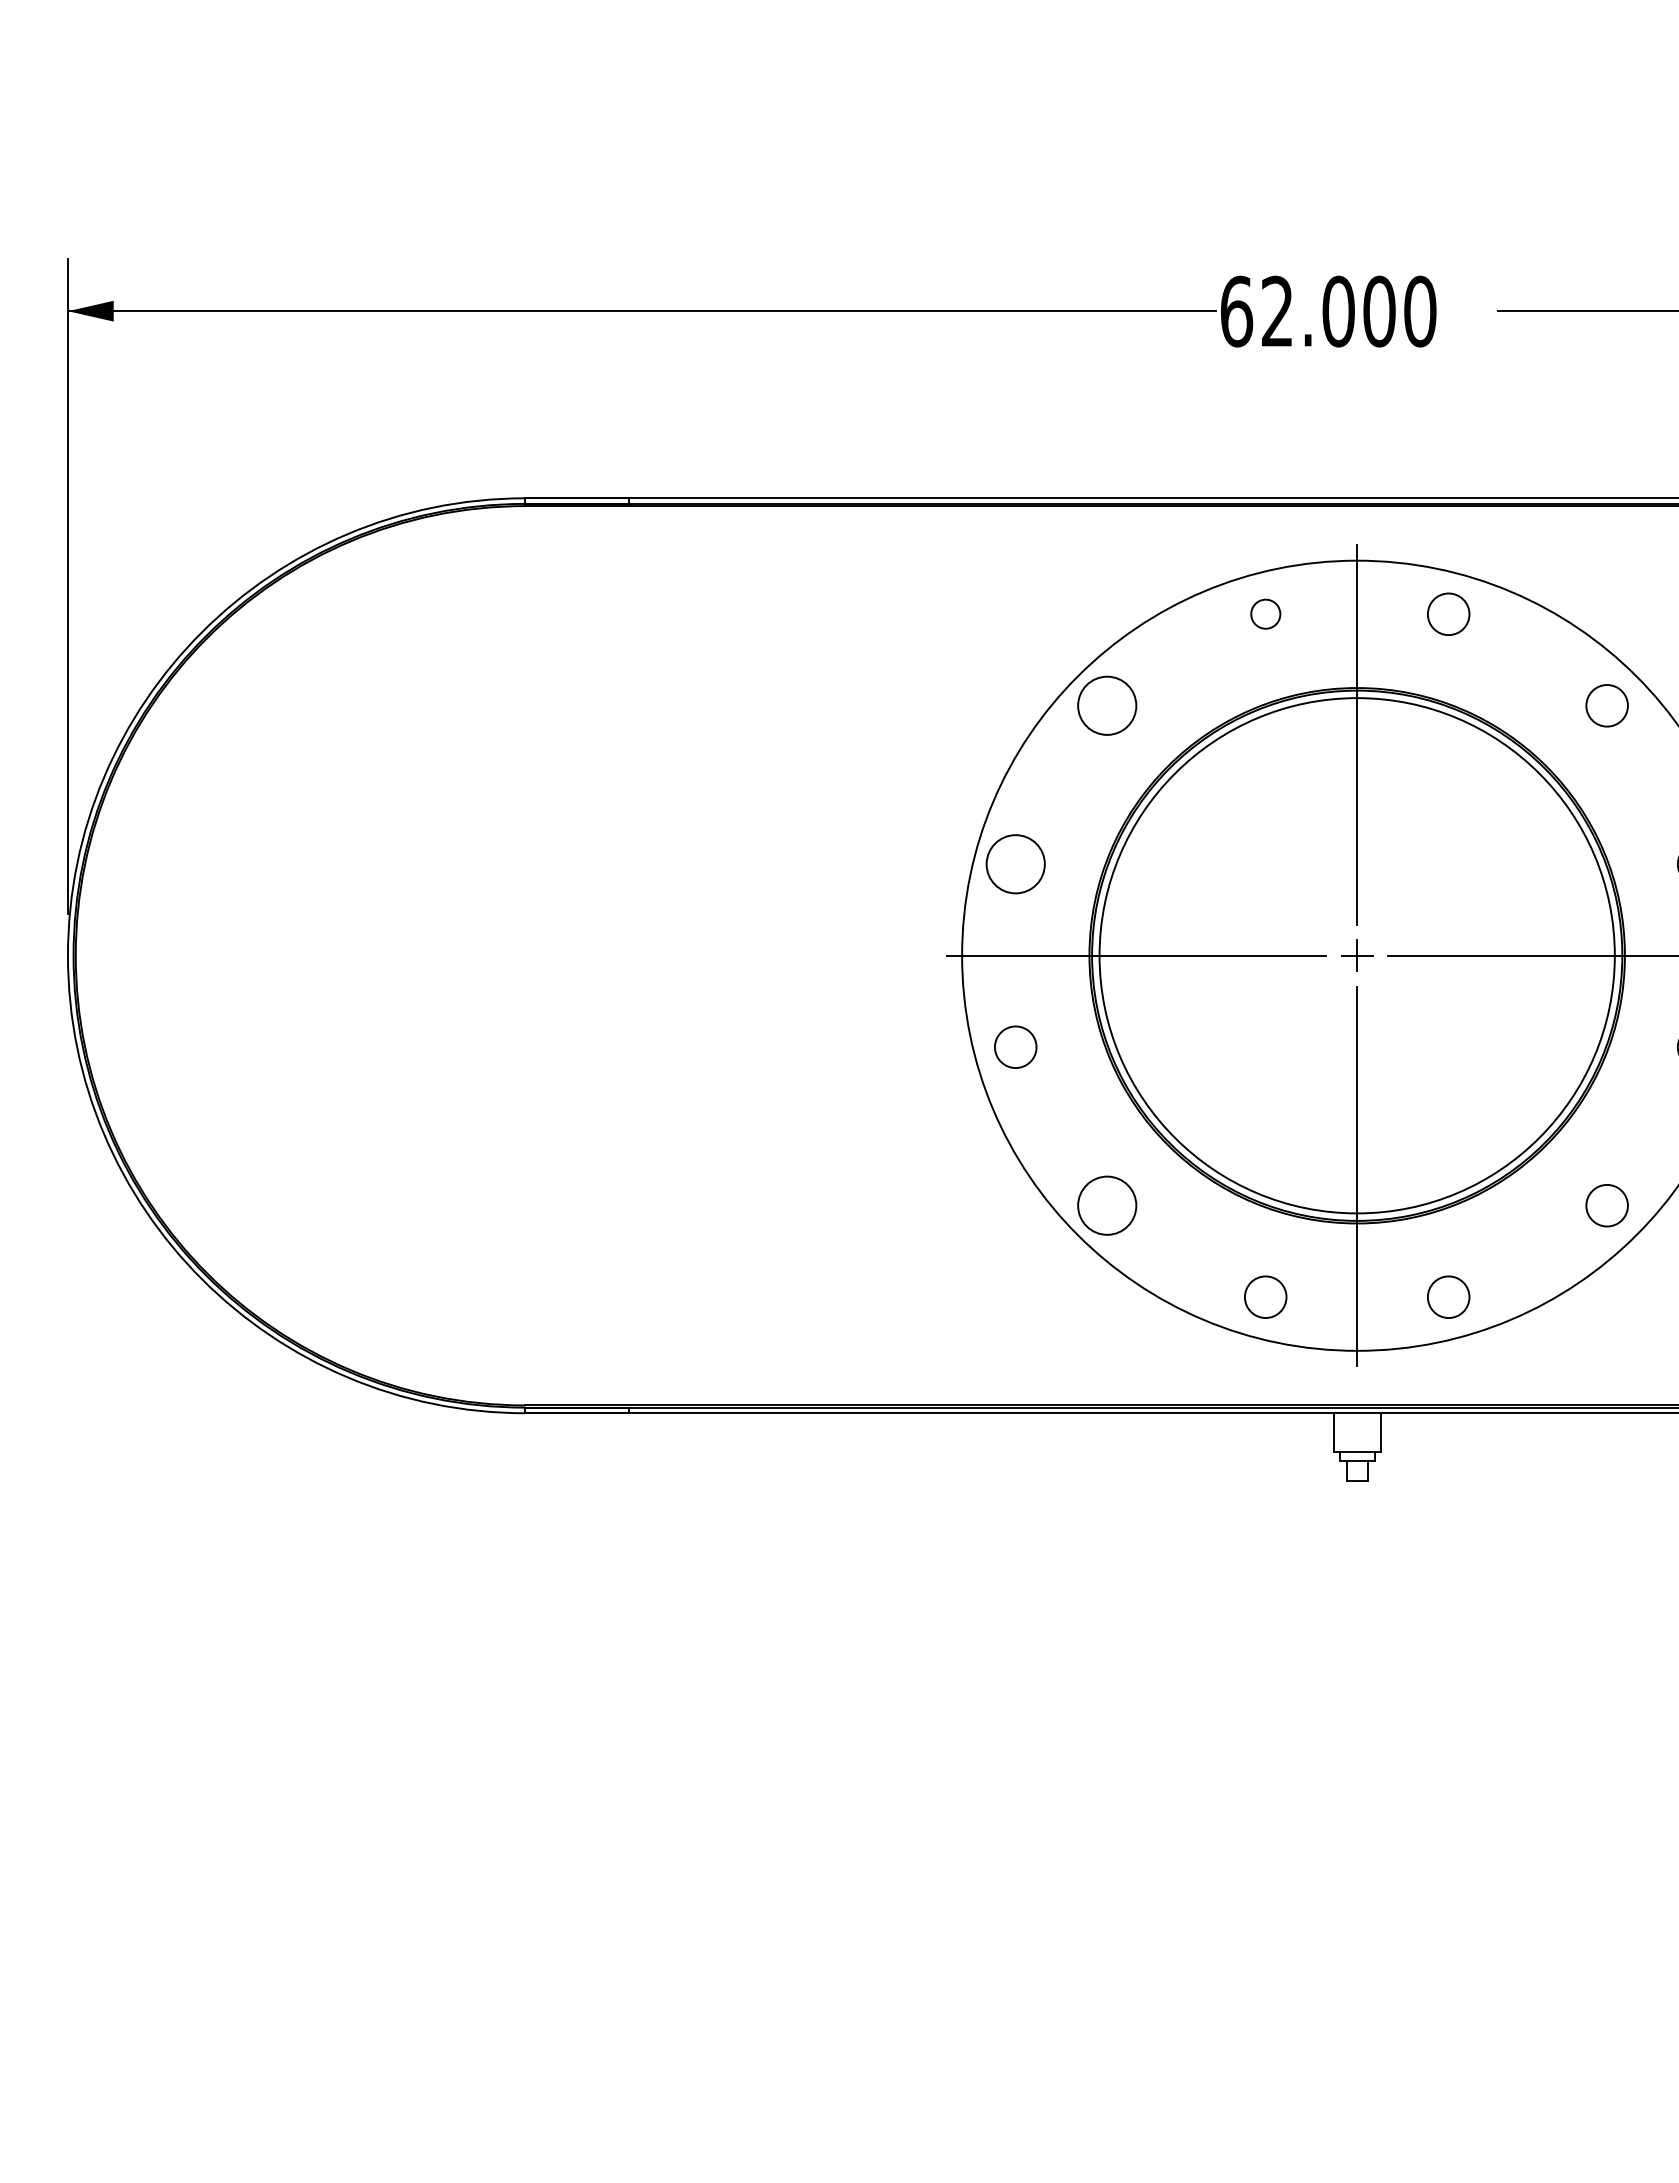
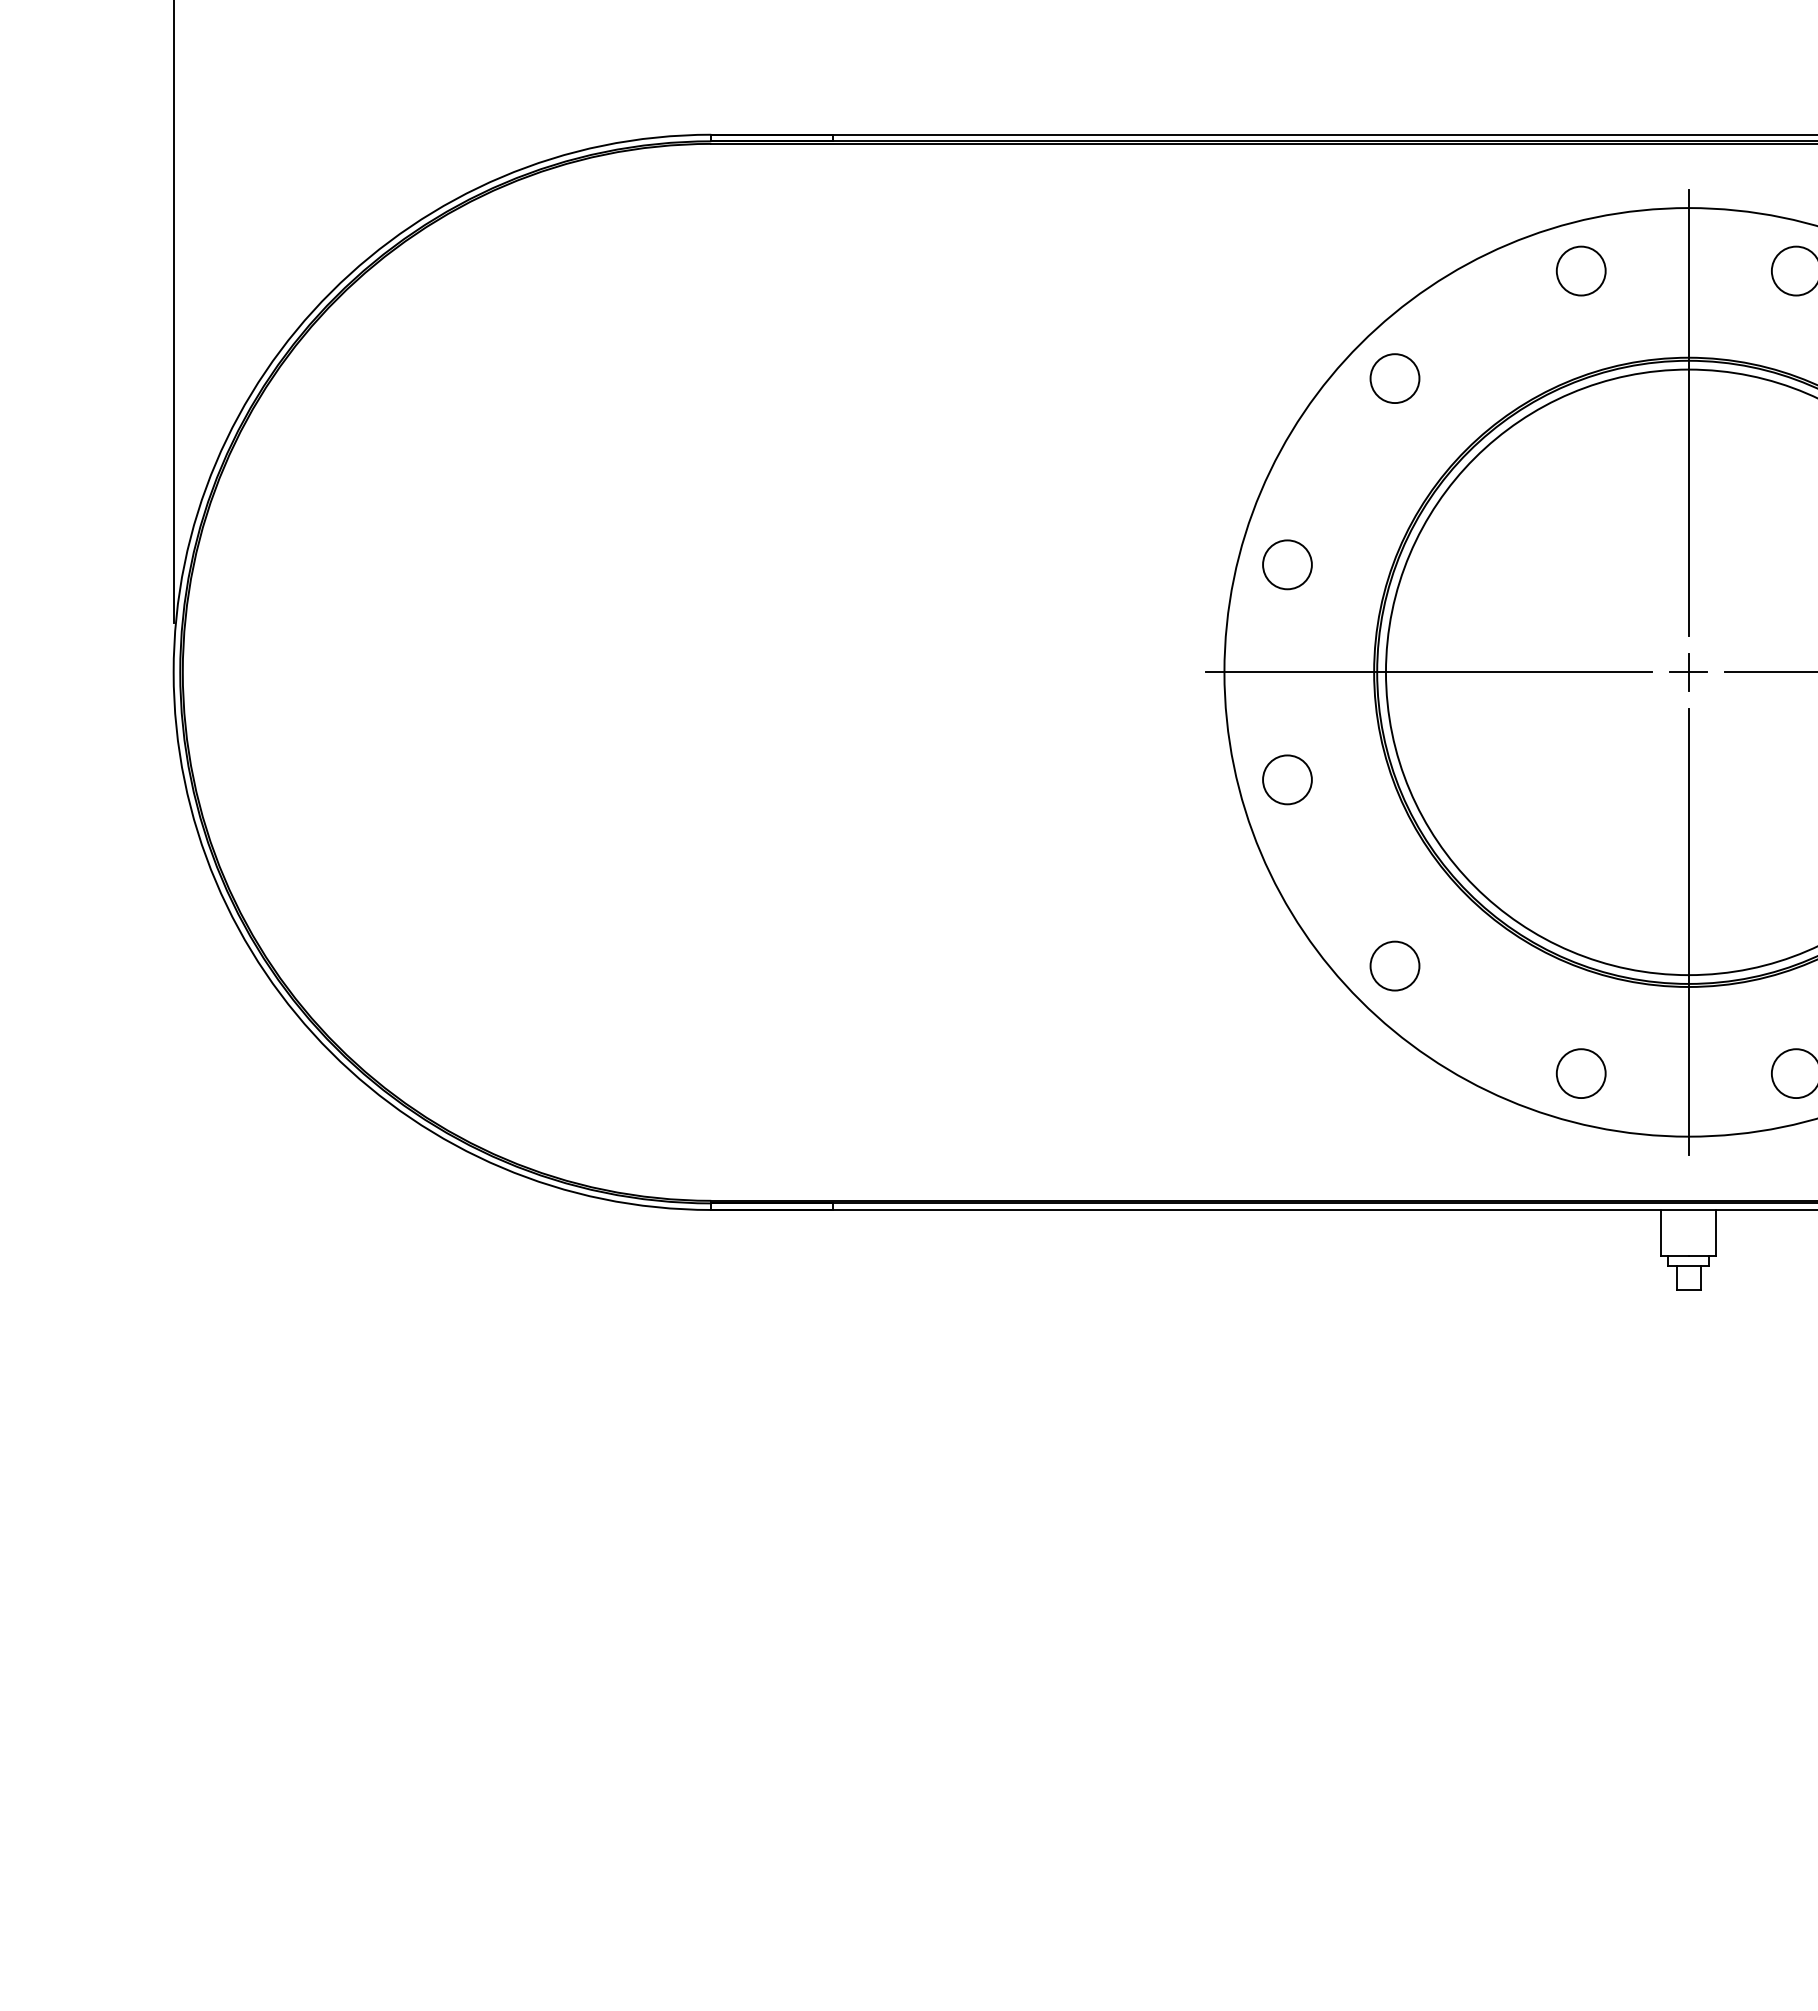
circle: (1265, 613) -> (1580, 270), size x1.43
circle: (1107, 705) -> (1395, 378), size x0.71
circle: (1015, 864) -> (1287, 565), size x0.71
circle: (1107, 1205) -> (1395, 965), size x0.71

